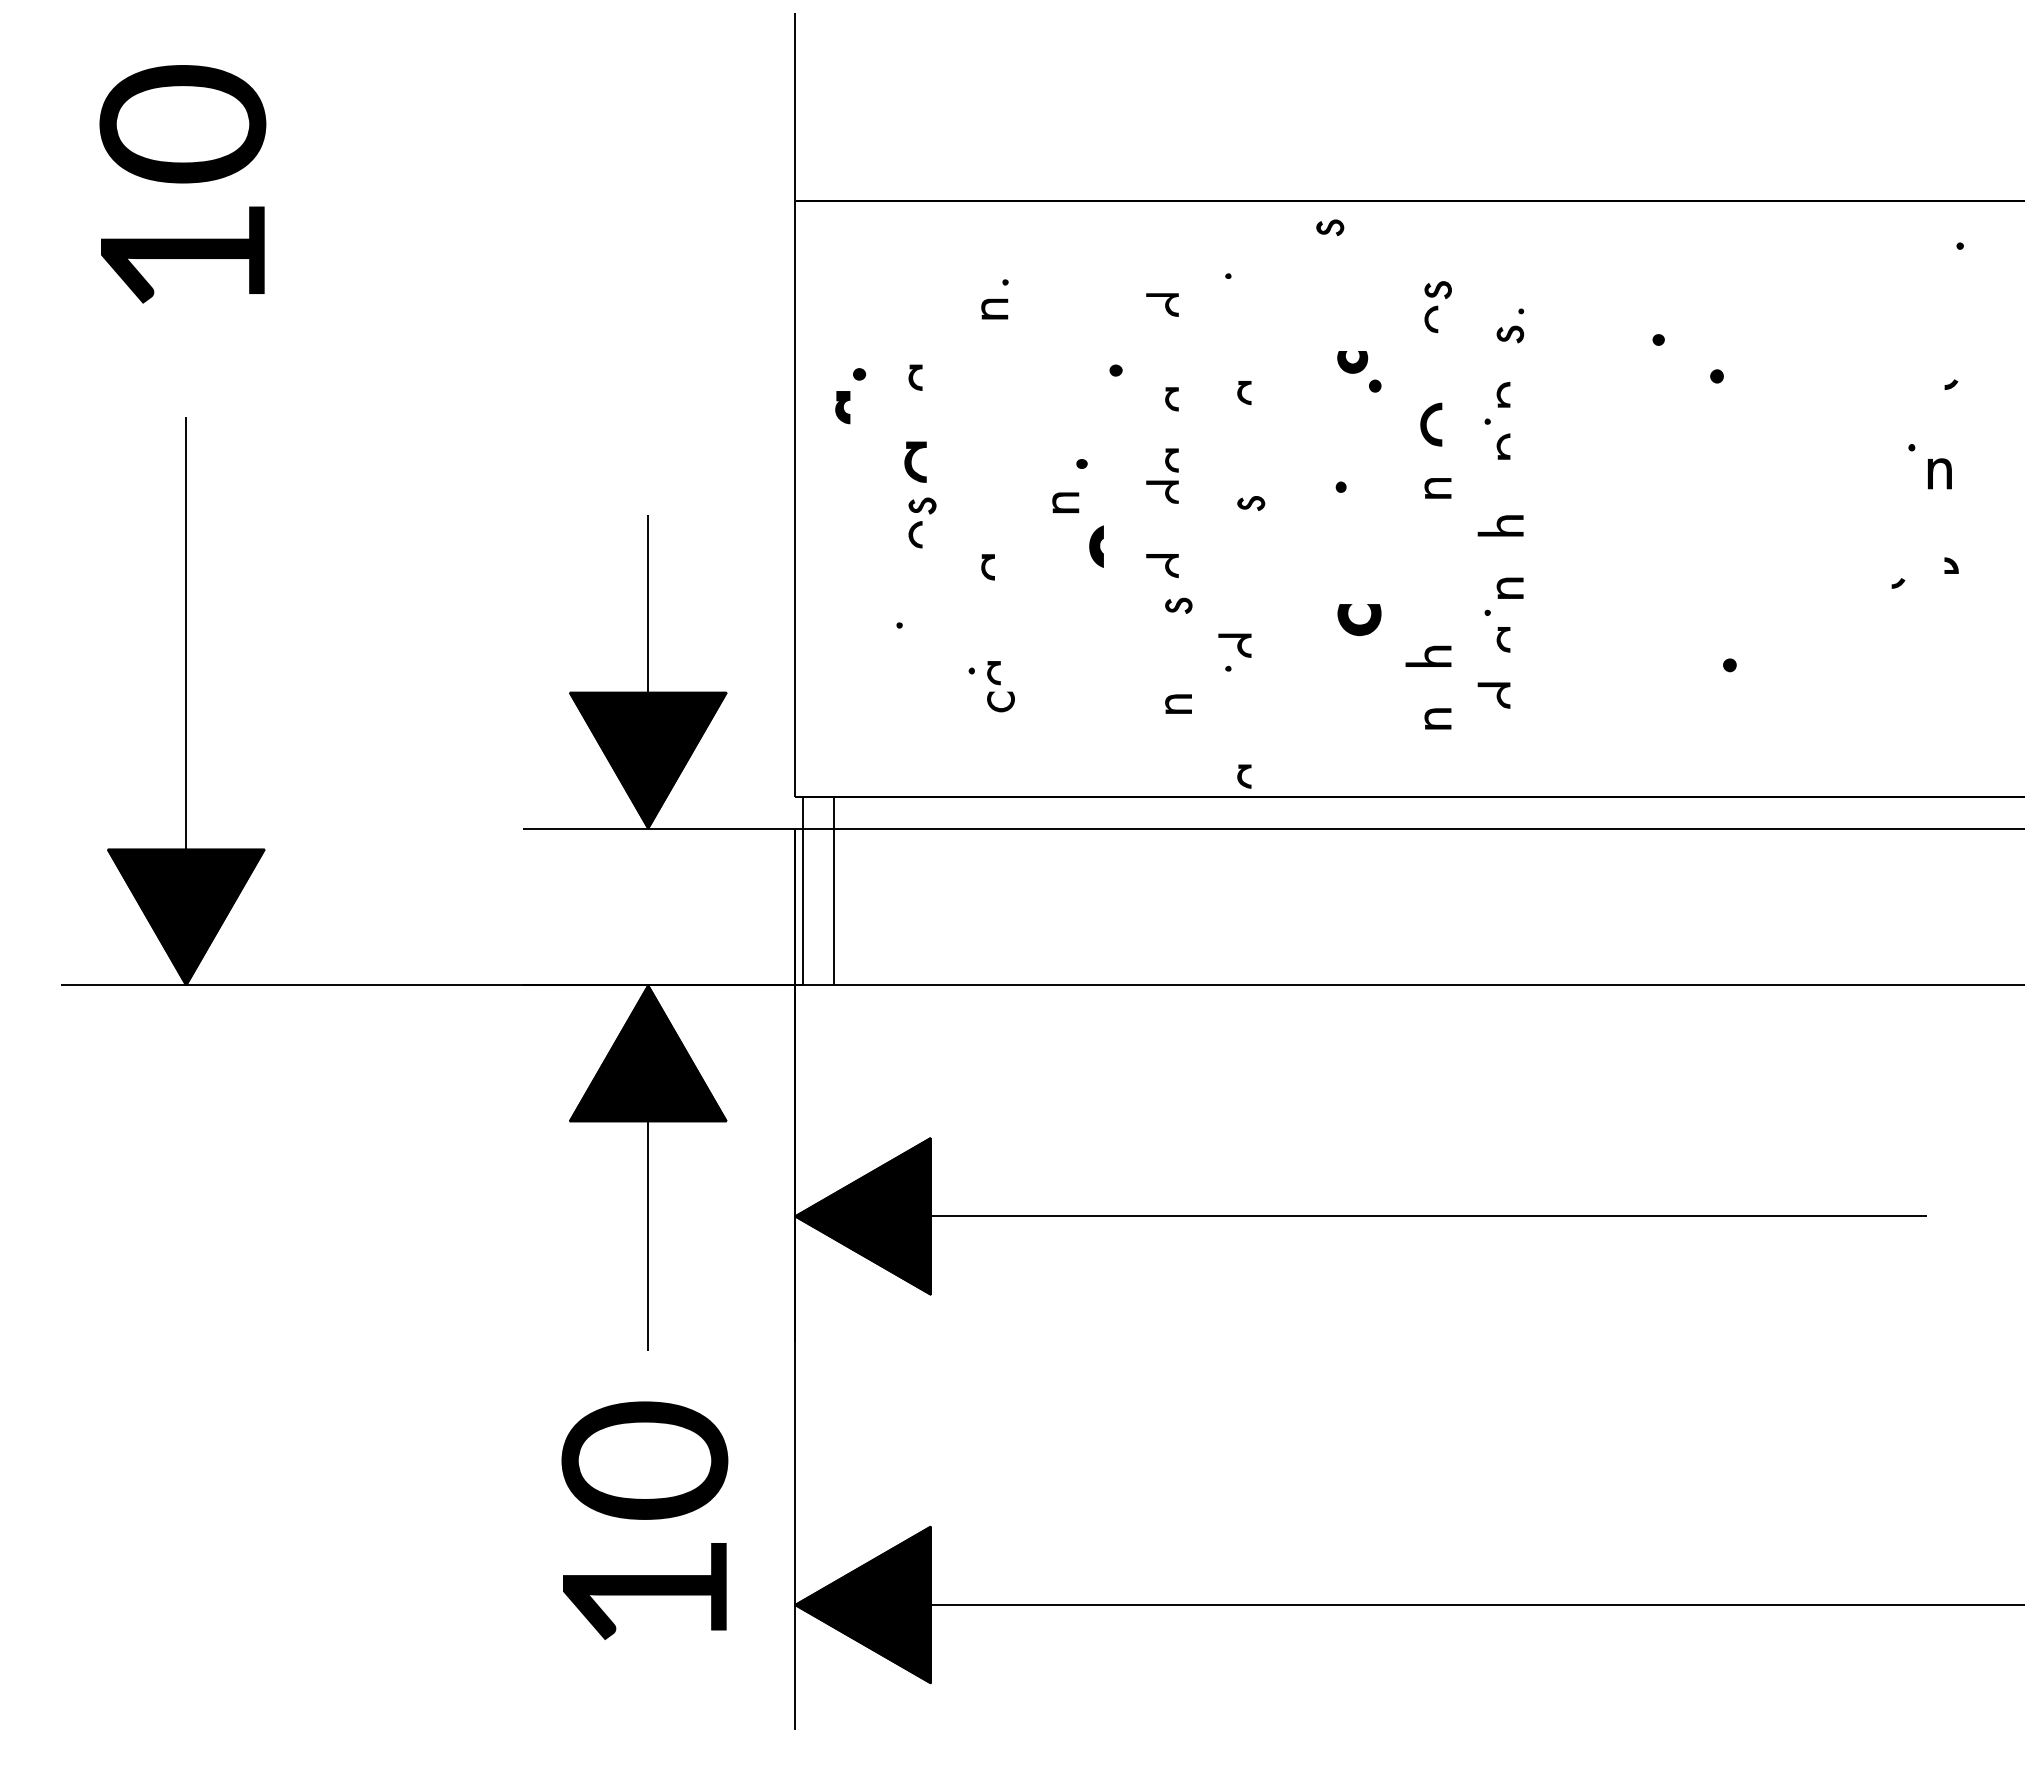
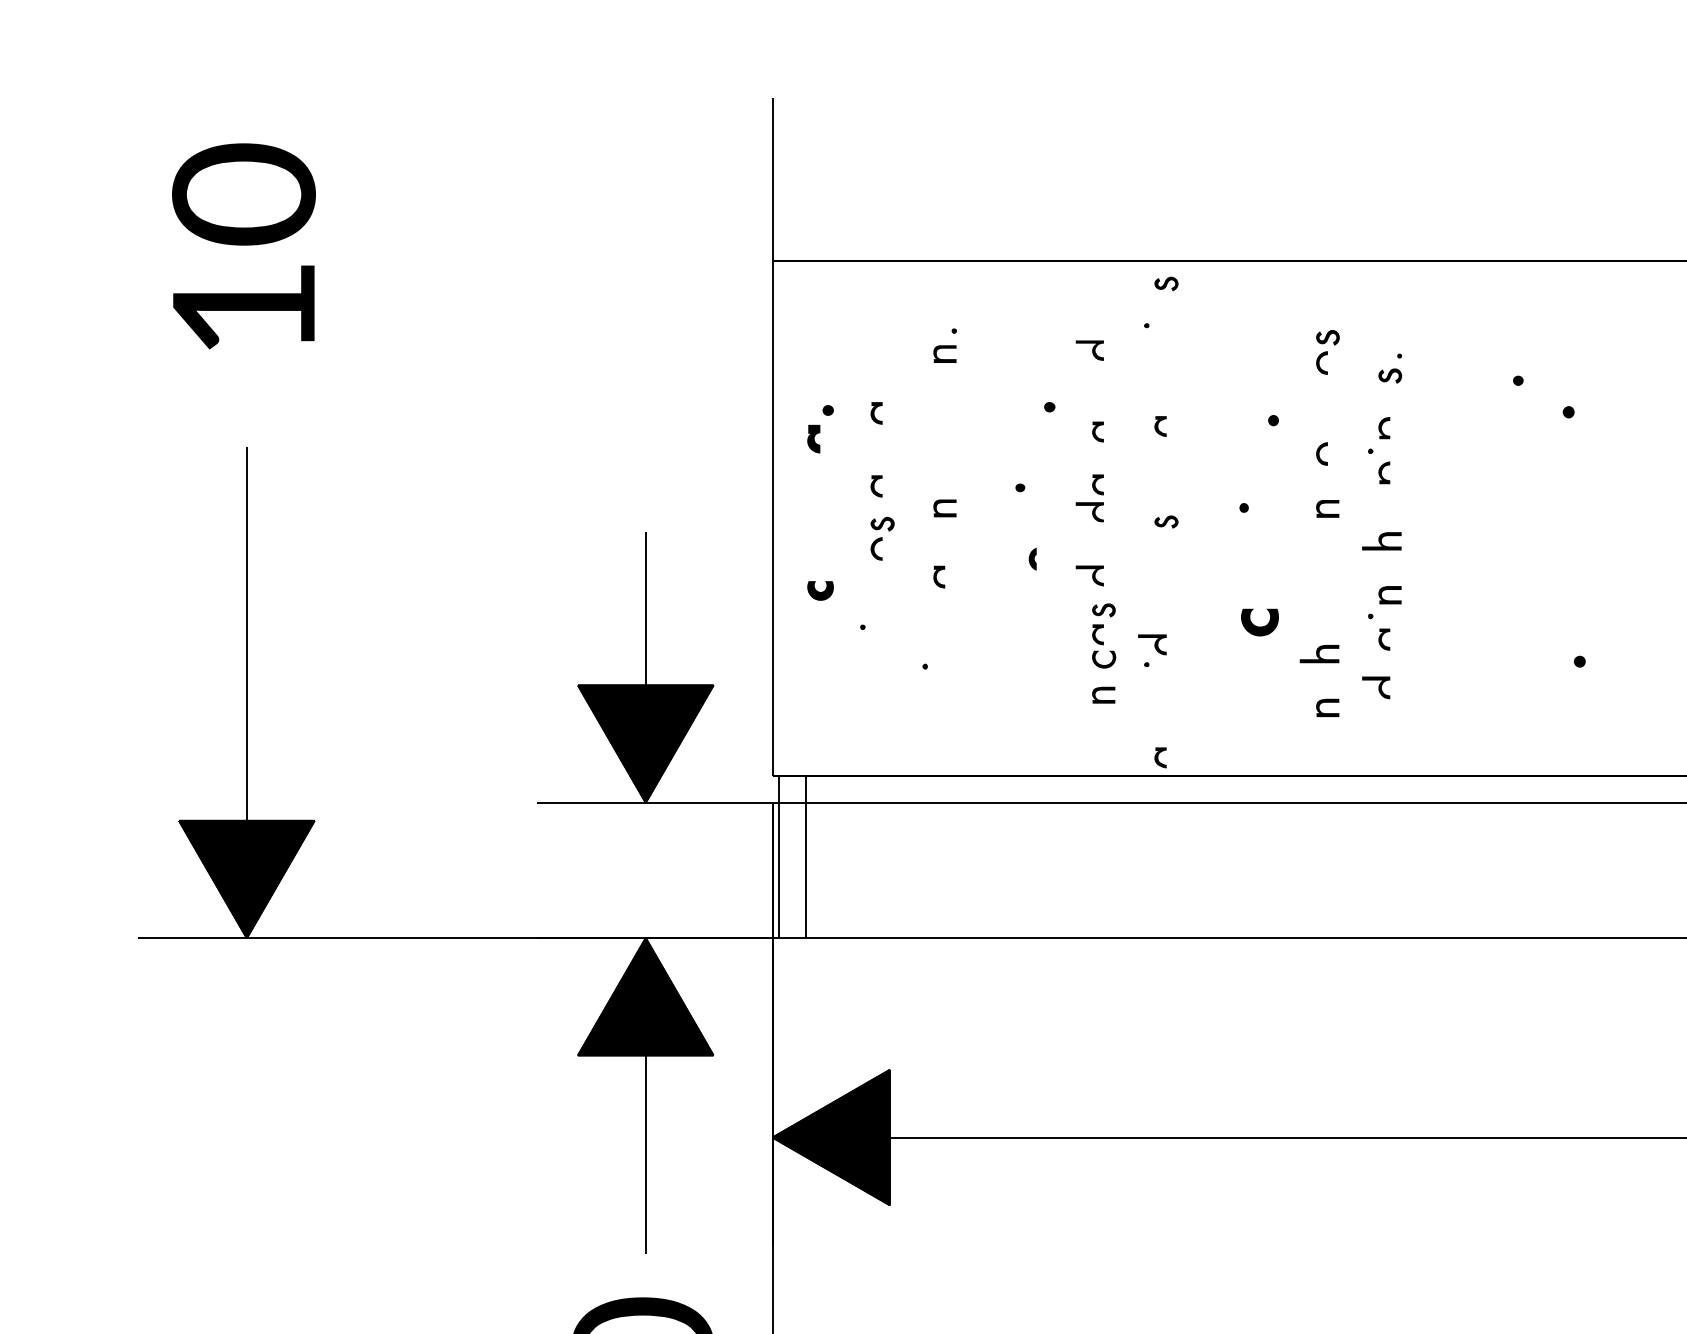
part: (1330, 227) -> (1166, 283), moved
part: (1352, 362) -> (820, 591), moved
part: (1431, 424) -> (1322, 453), size x0.62
part: (915, 462) -> (876, 486), size x0.62
part: (1065, 502) -> (944, 508), moved
part: (1095, 546) -> (1032, 559), size x0.62
part: (1000, 686) -> (1103, 646), moved

